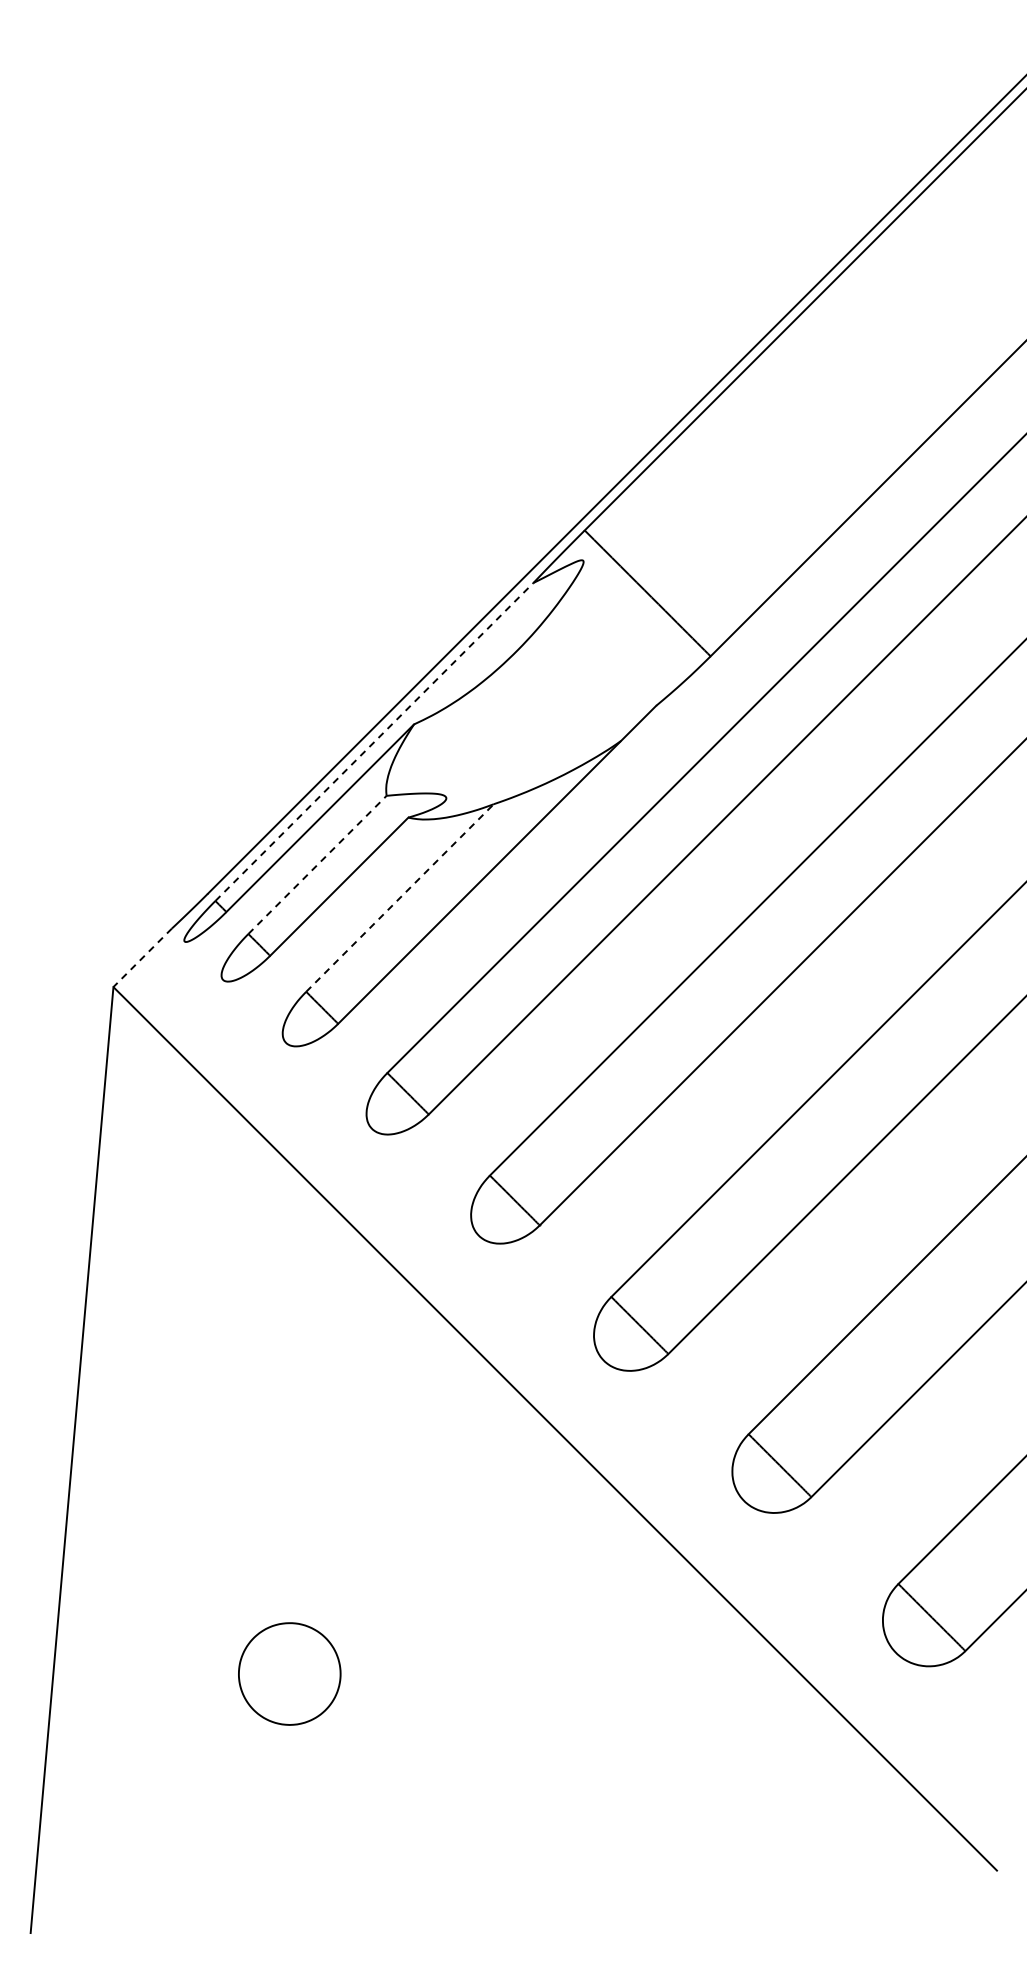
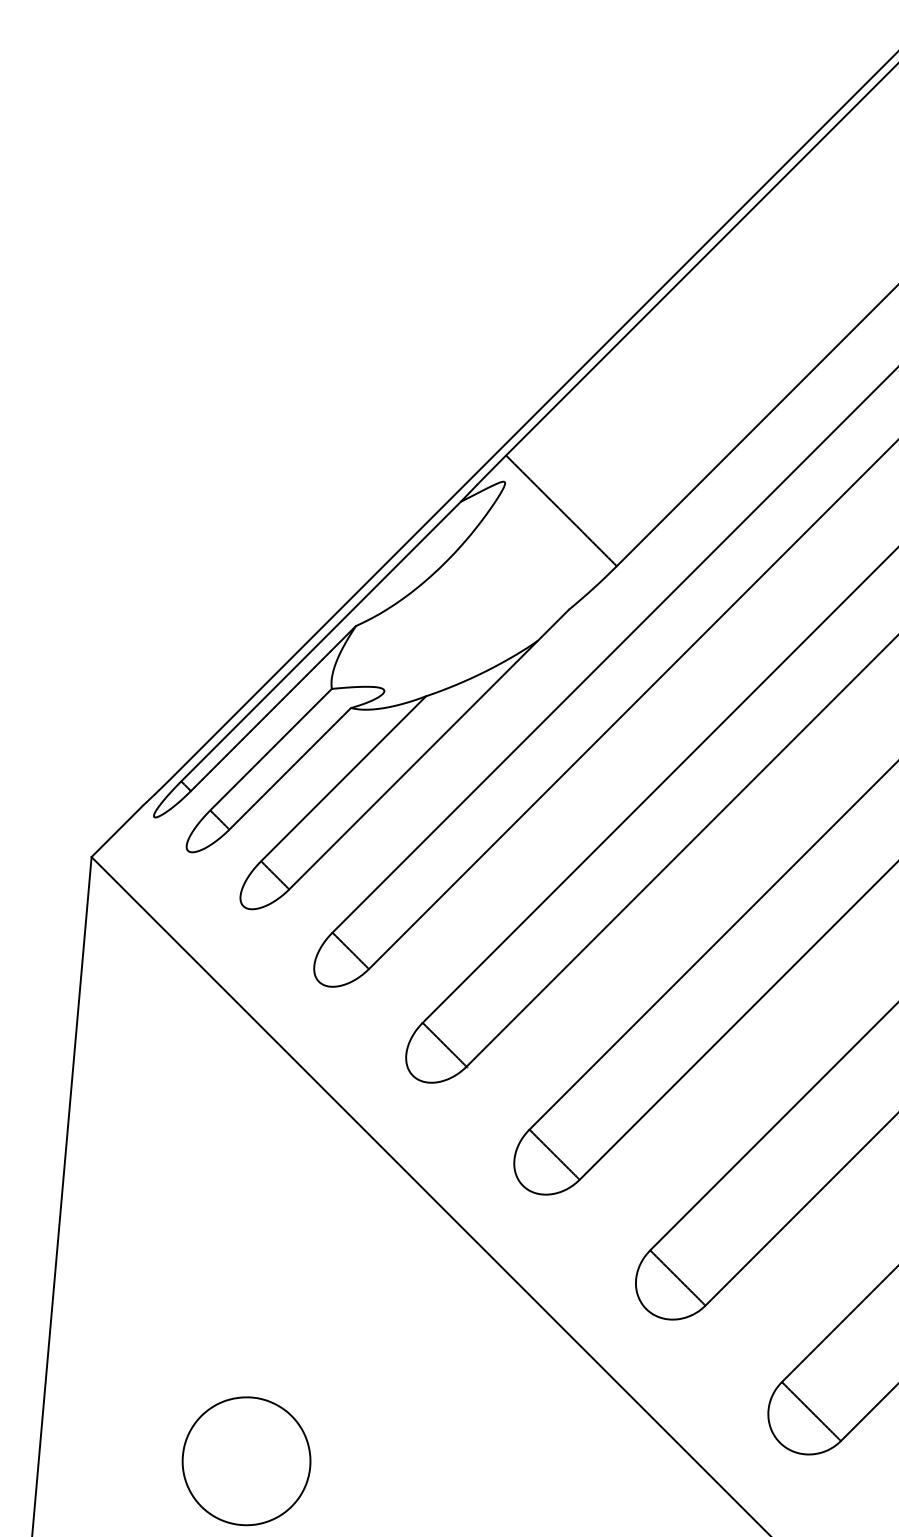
line: (374, 742) -> (321, 641), dashed -> solid
line: (317, 864) -> (271, 749), dashed -> solid
line: (400, 898) -> (344, 779), dashed -> solid
line: (142, 958) -> (117, 831), dashed -> solid
part: (289, 1673) -> (246, 1460), size x1.43

